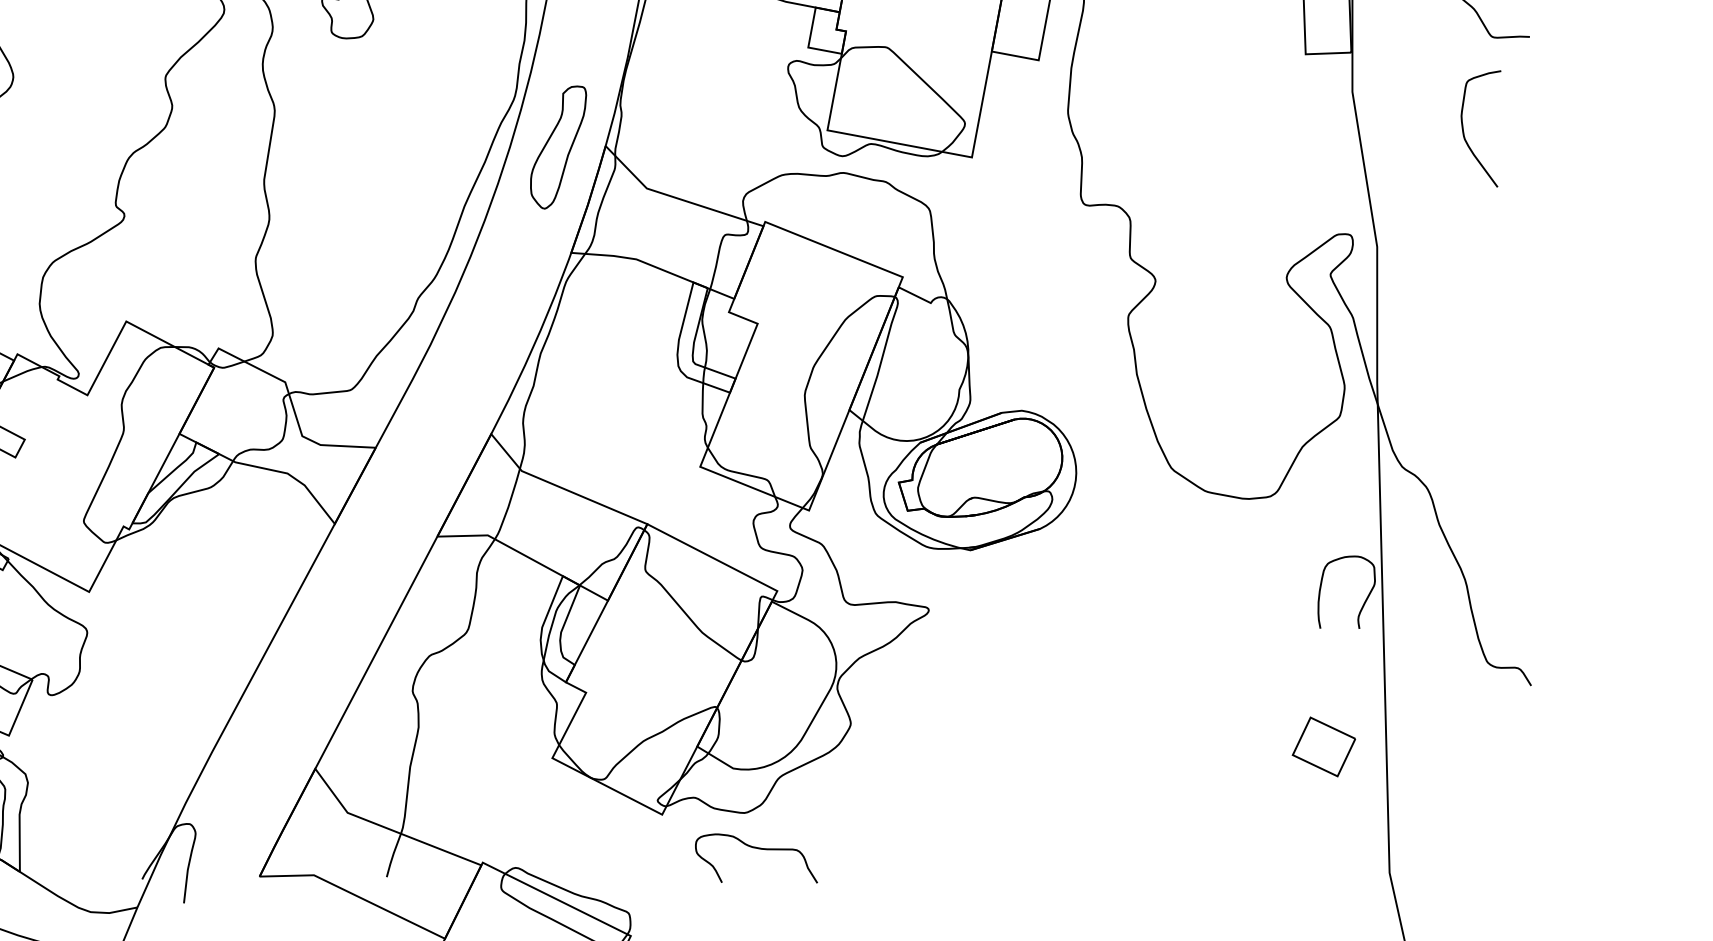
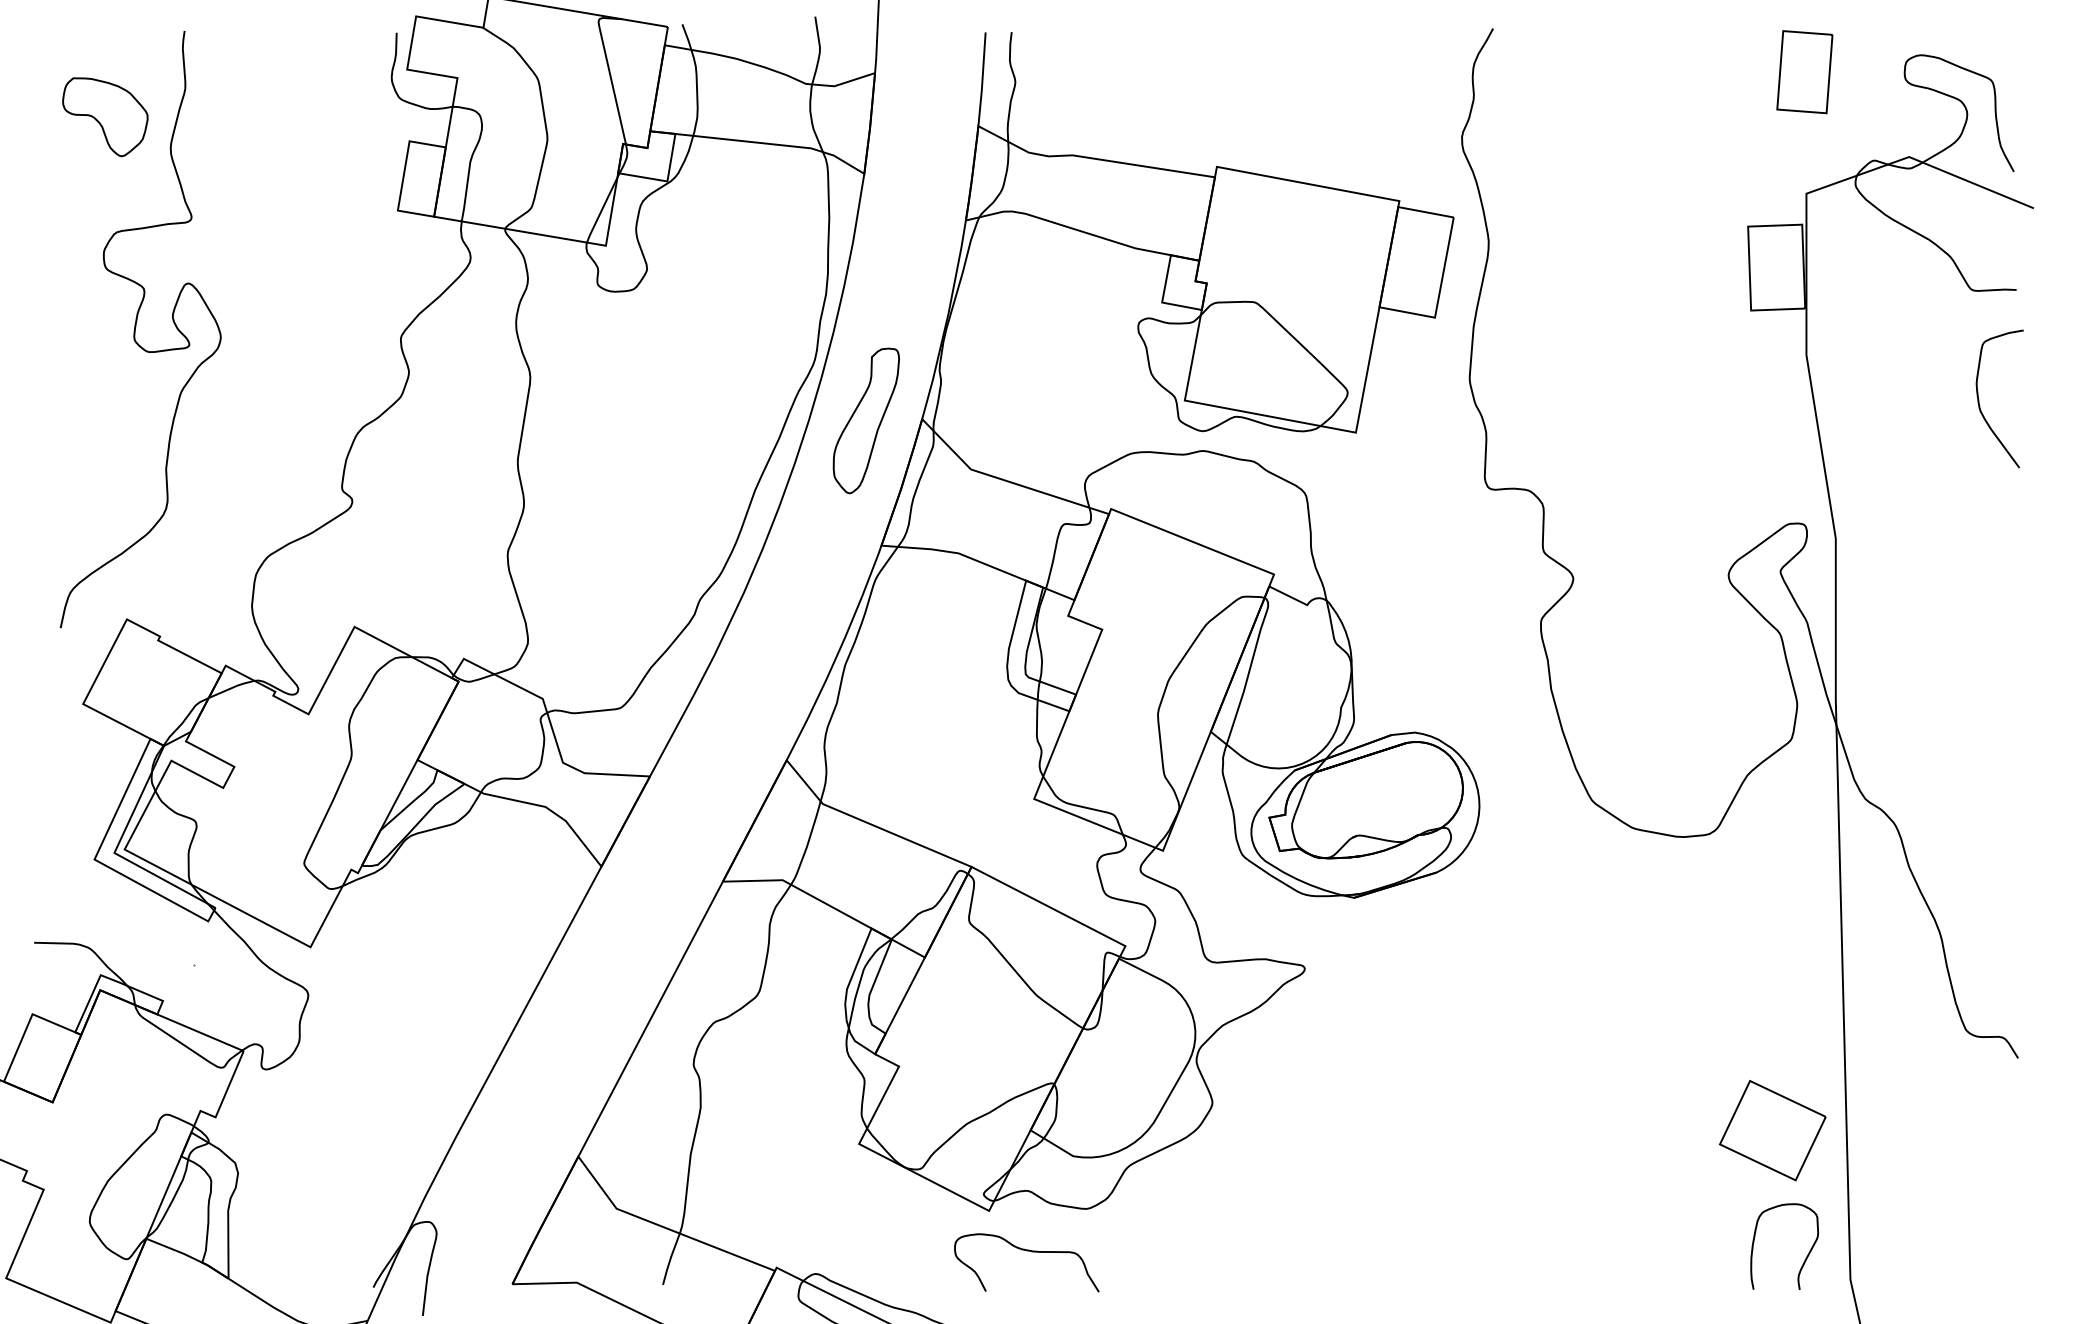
curve: (1463, 129) -> (1979, 399), moved
curve: (1365, 600) -> (1806, 1256), moved
part: (1323, 746) -> (1772, 1130), size x1.43
curve: (756, 848) -> (1026, 1251), moved

